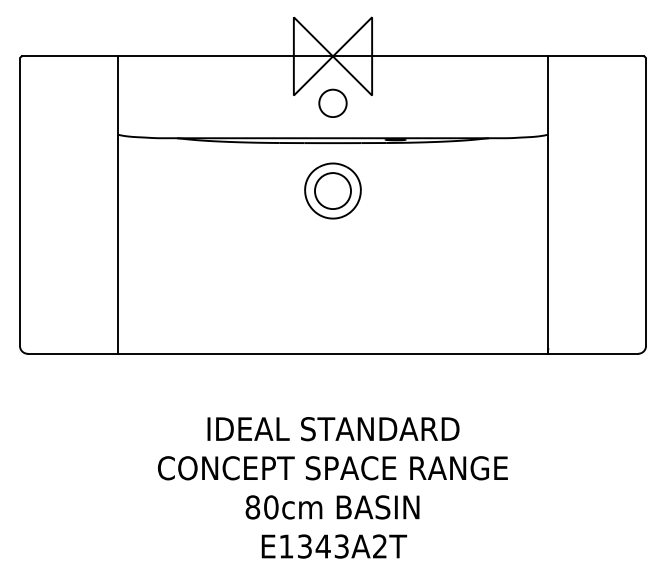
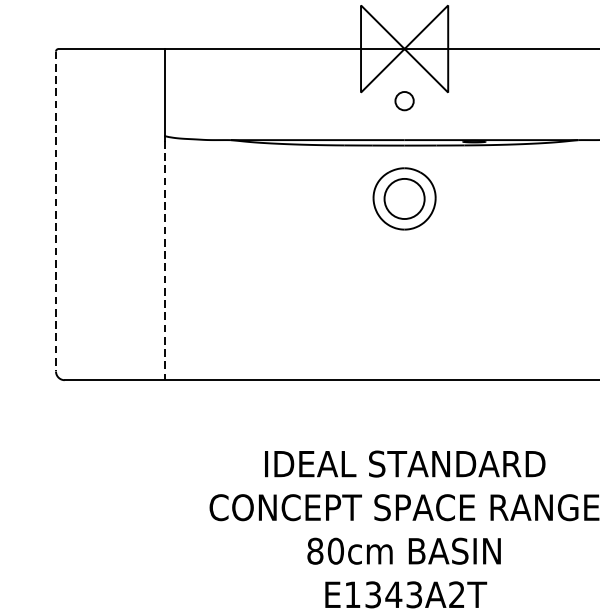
circle: (332, 102) -> (404, 100), size x0.6
line: (19, 202) -> (55, 211), solid -> dashed
line: (117, 246) -> (164, 260), solid -> dashed

